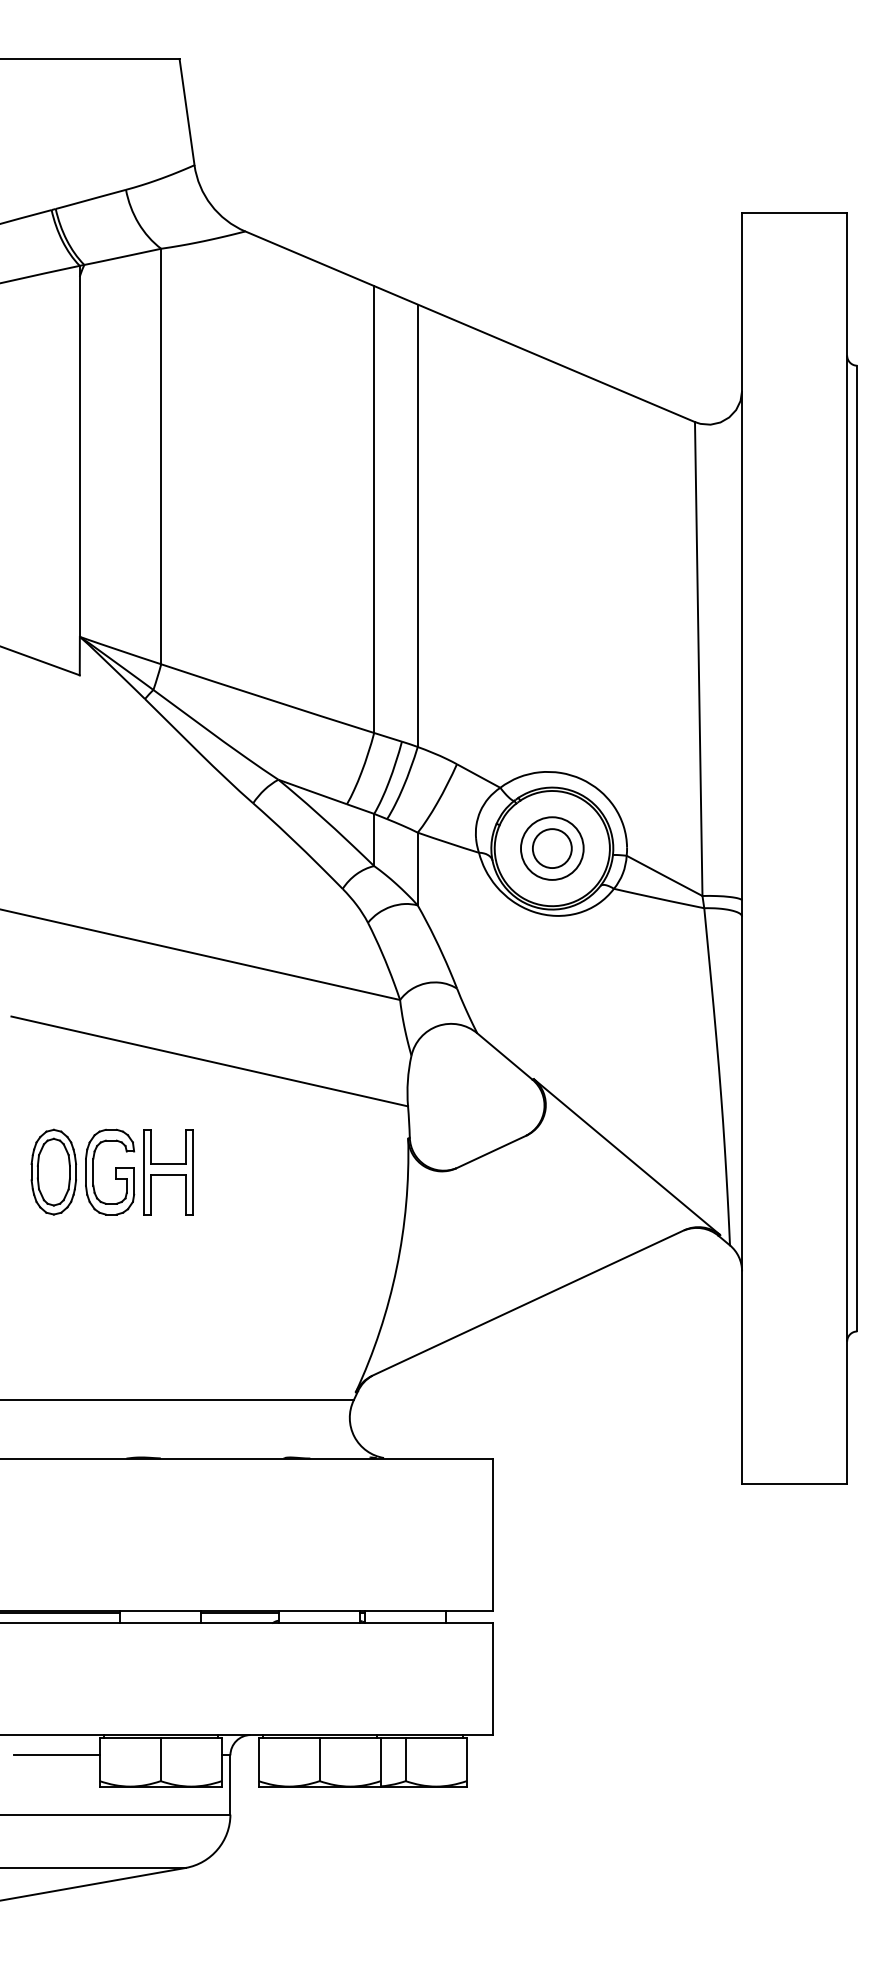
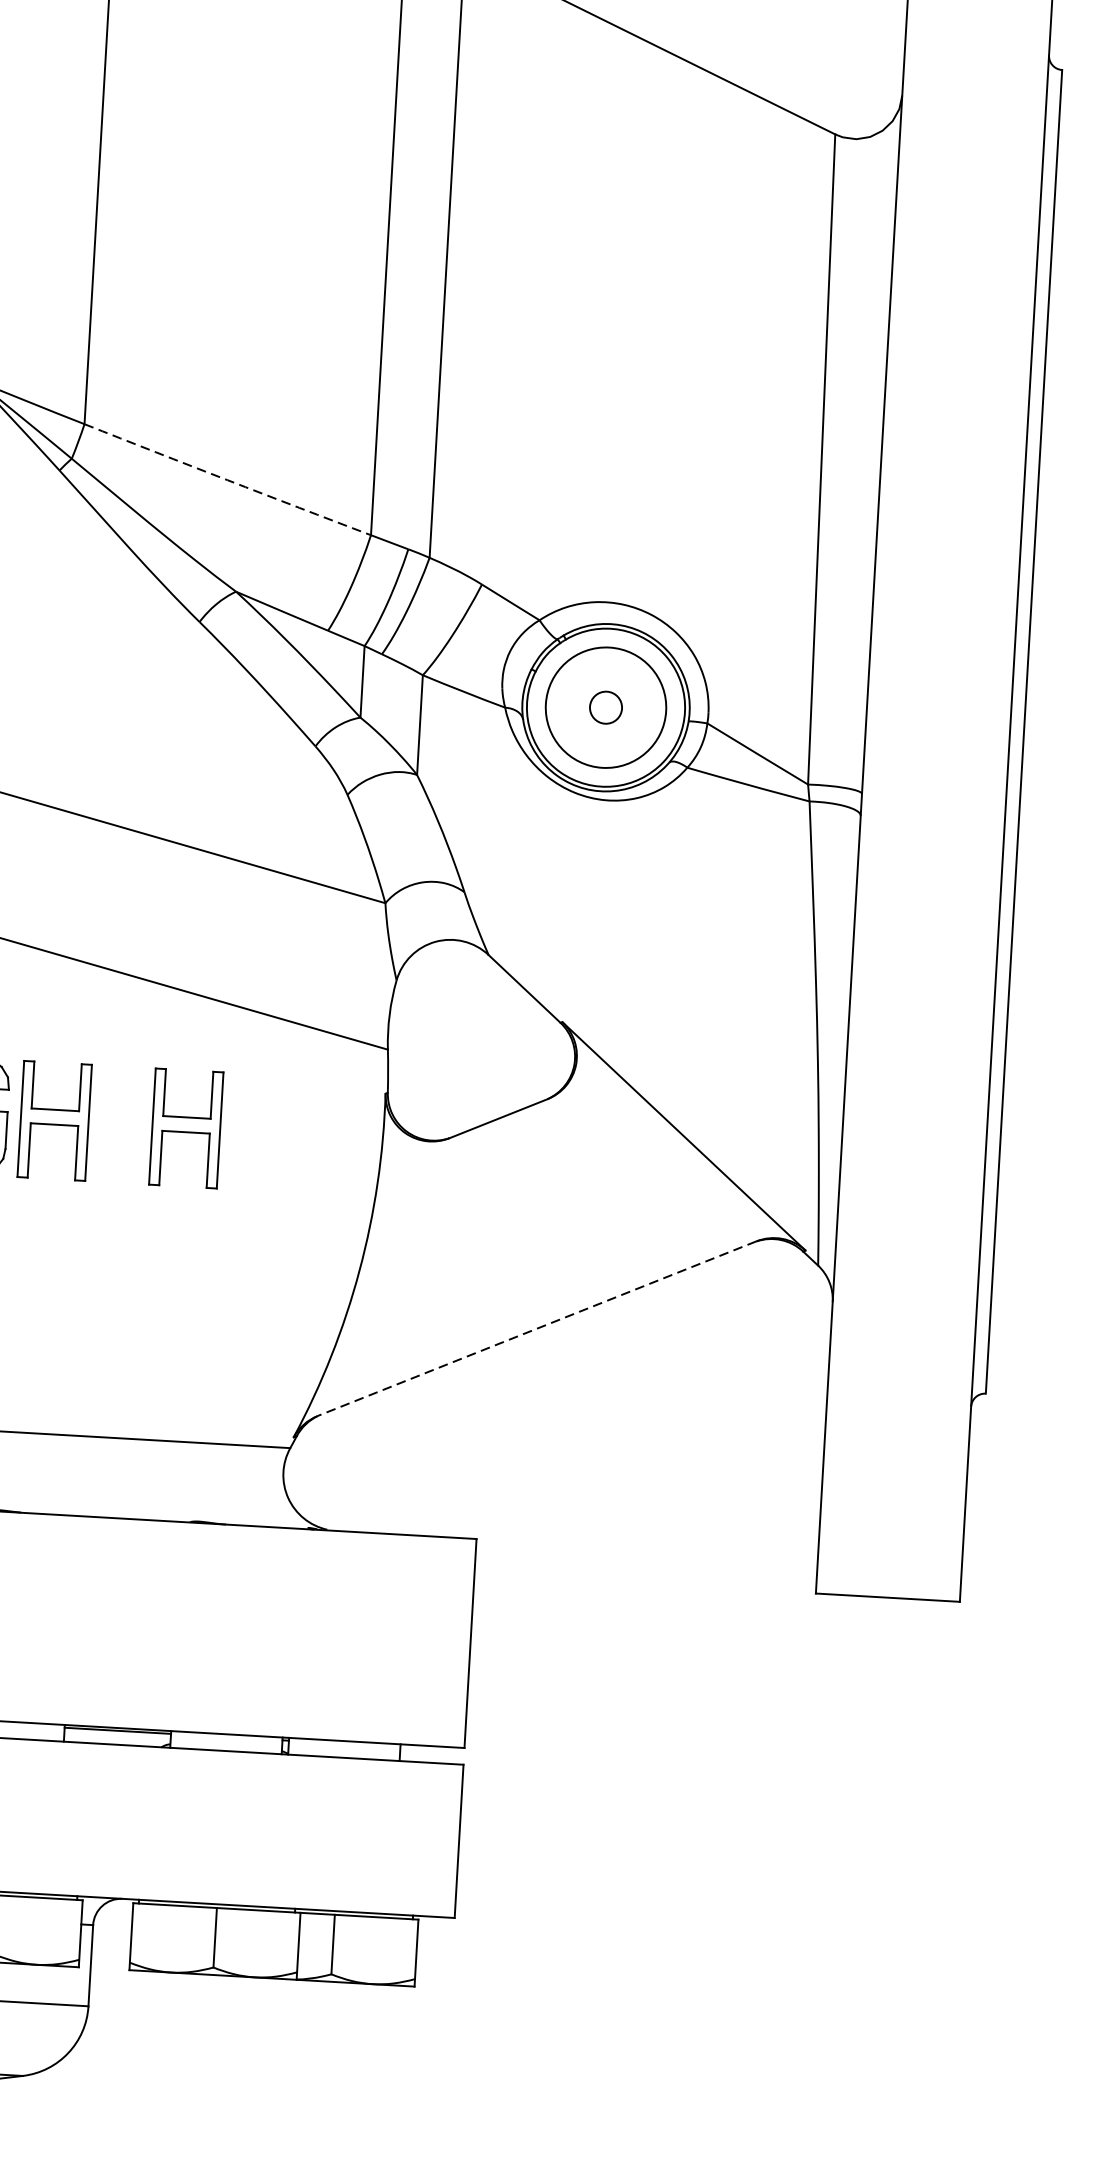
arc: (267, 699) -> (227, 480), solid -> dashed
circle: (551, 848) -> (604, 707), size x0.6
circle: (551, 848) -> (604, 707), size x1.4
part: (264, 1172) -> (185, 1128), added
line: (528, 1303) -> (537, 1329), solid -> dashed

